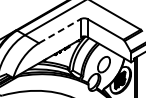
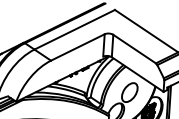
line: (60, 30) -> (78, 46), dashed -> solid

